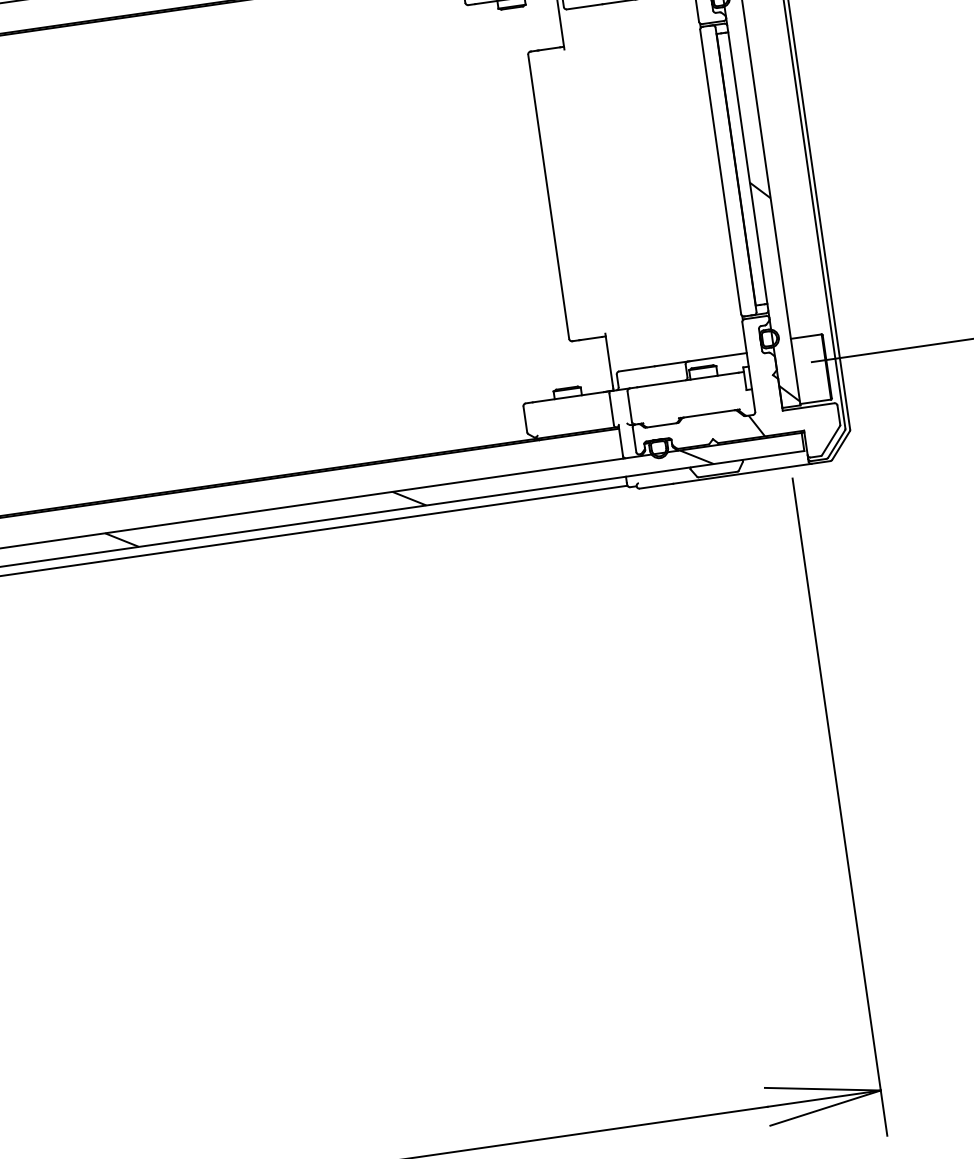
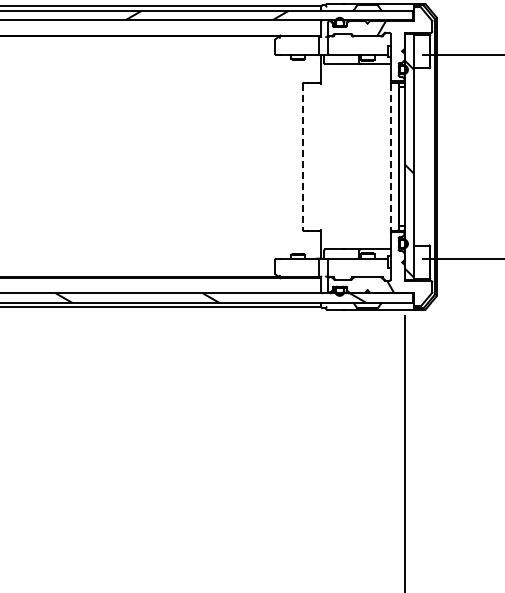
line: (720, 171) -> (390, 156), solid -> dashed
line: (548, 196) -> (302, 156), solid -> dashed

